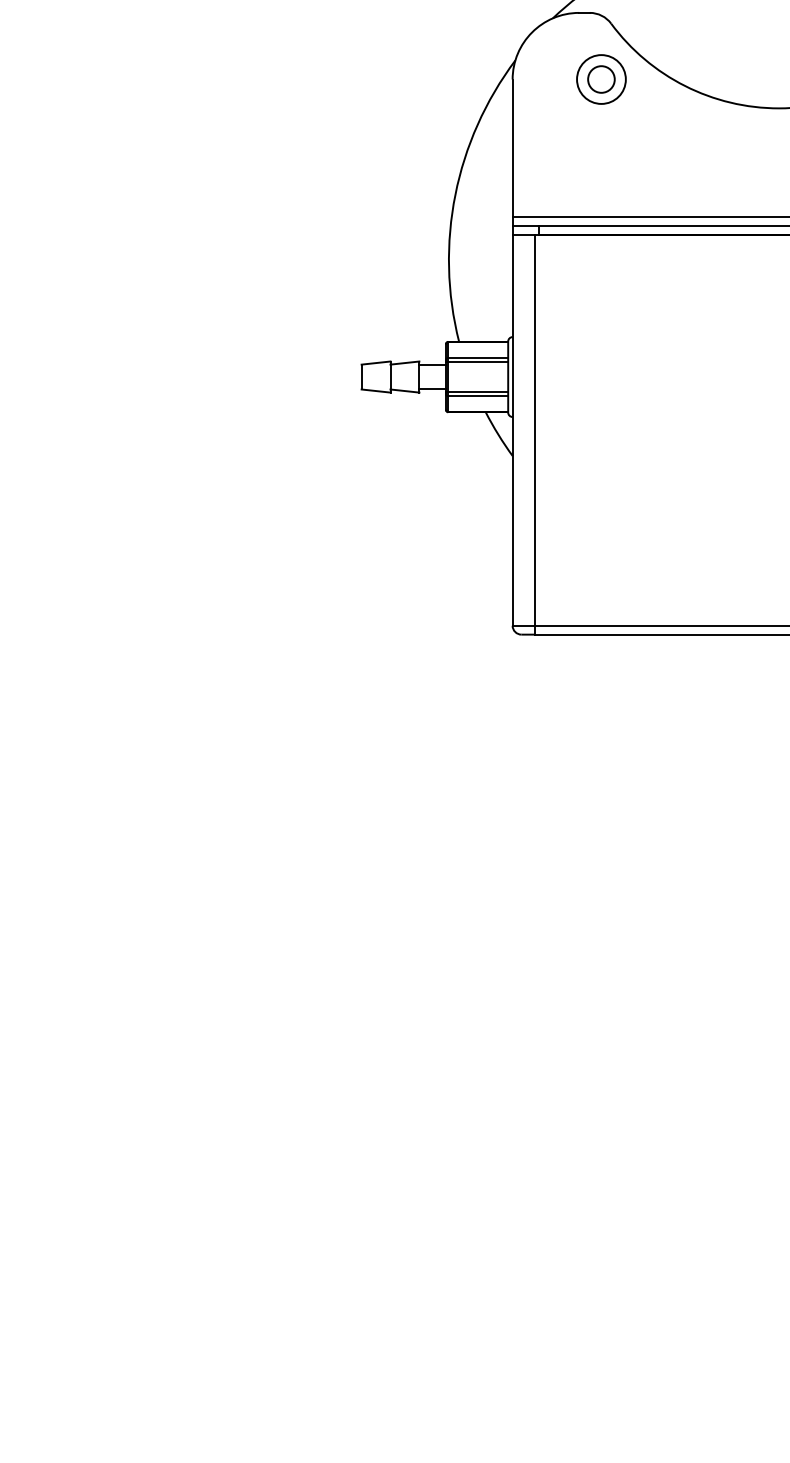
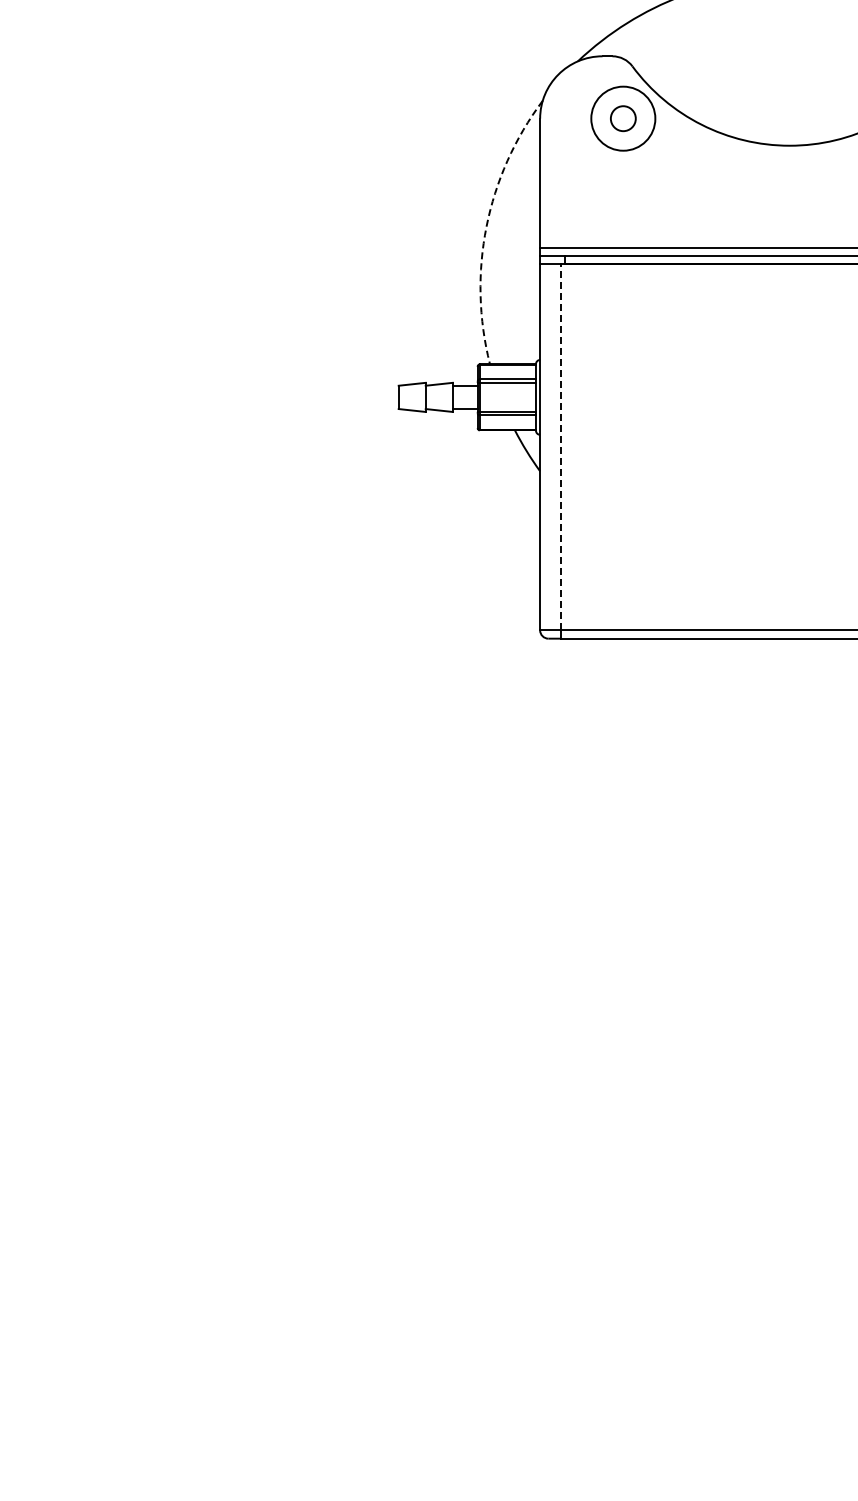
circle: (601, 79) -> (623, 118), size x1.4
arc: (455, 194) -> (486, 226), solid -> dashed
line: (534, 429) -> (560, 446), solid -> dashed

